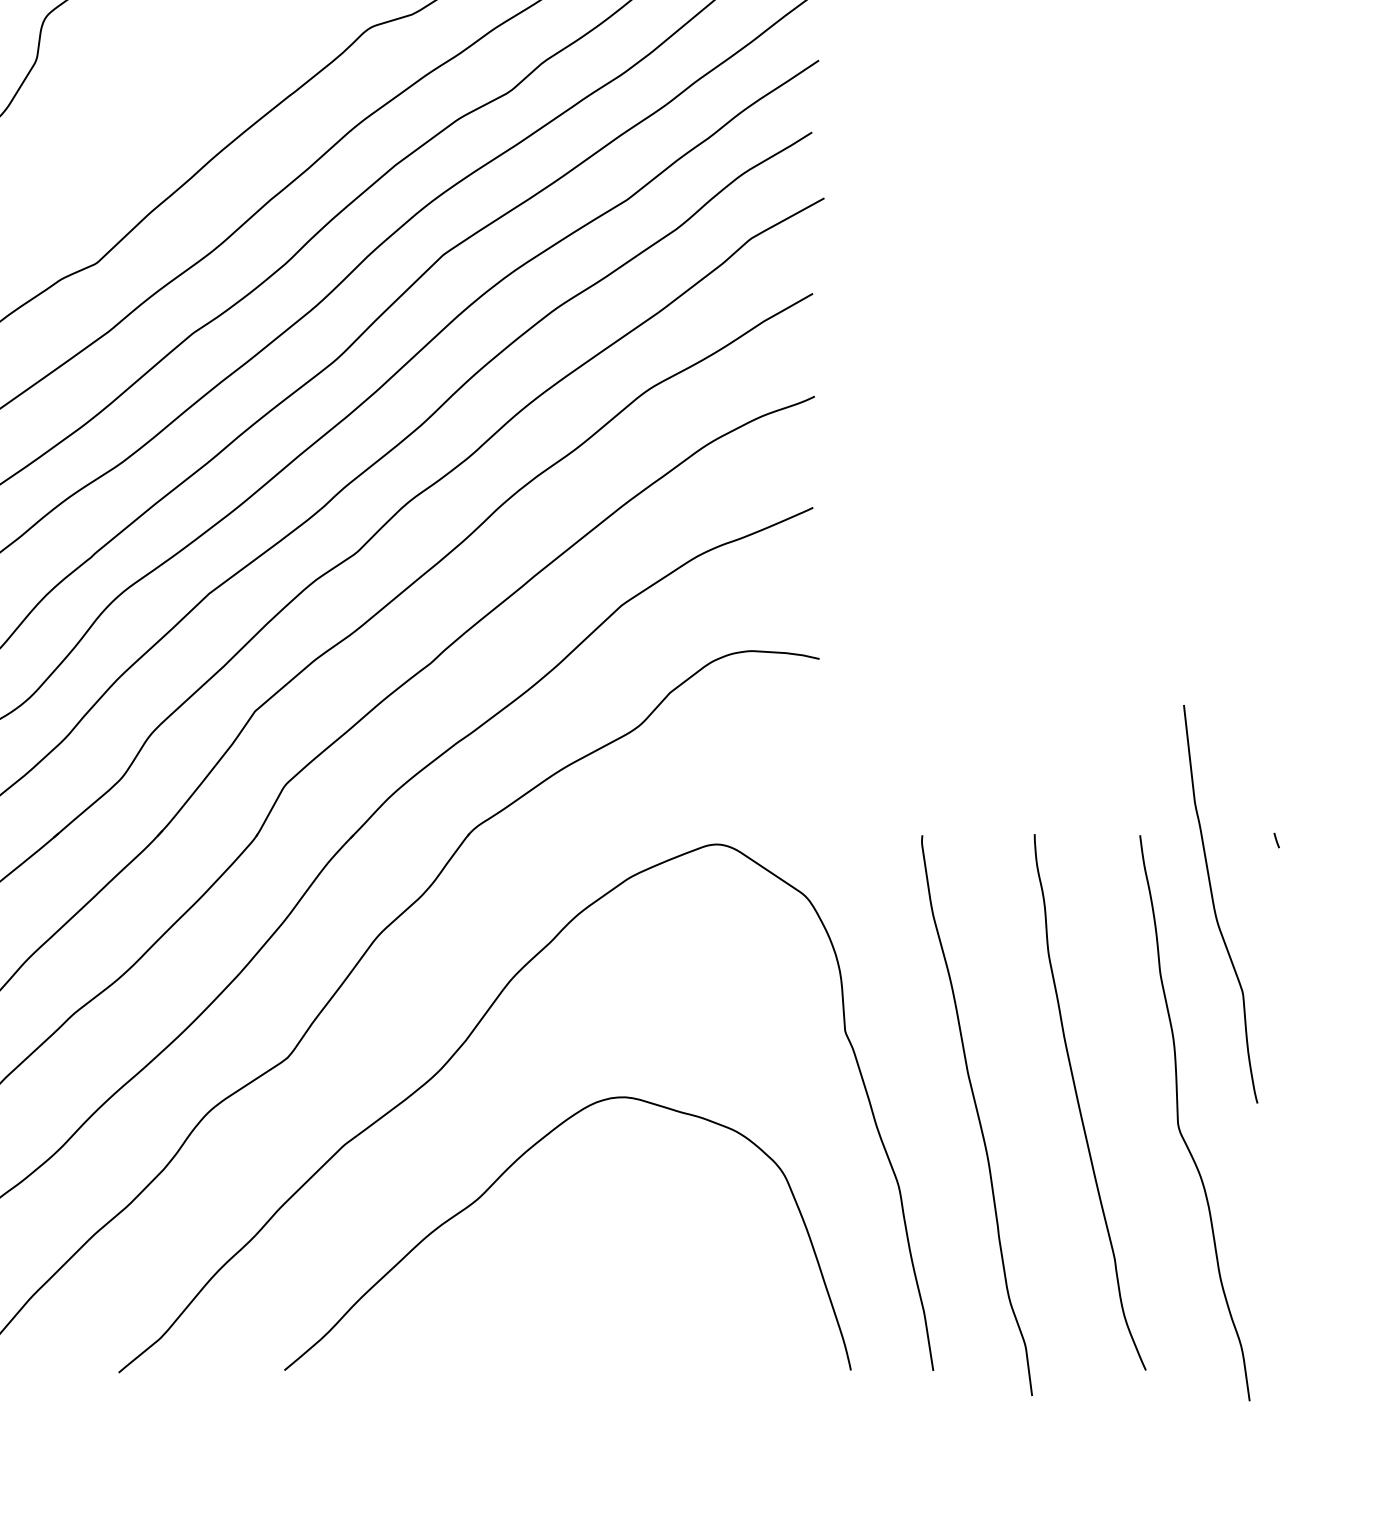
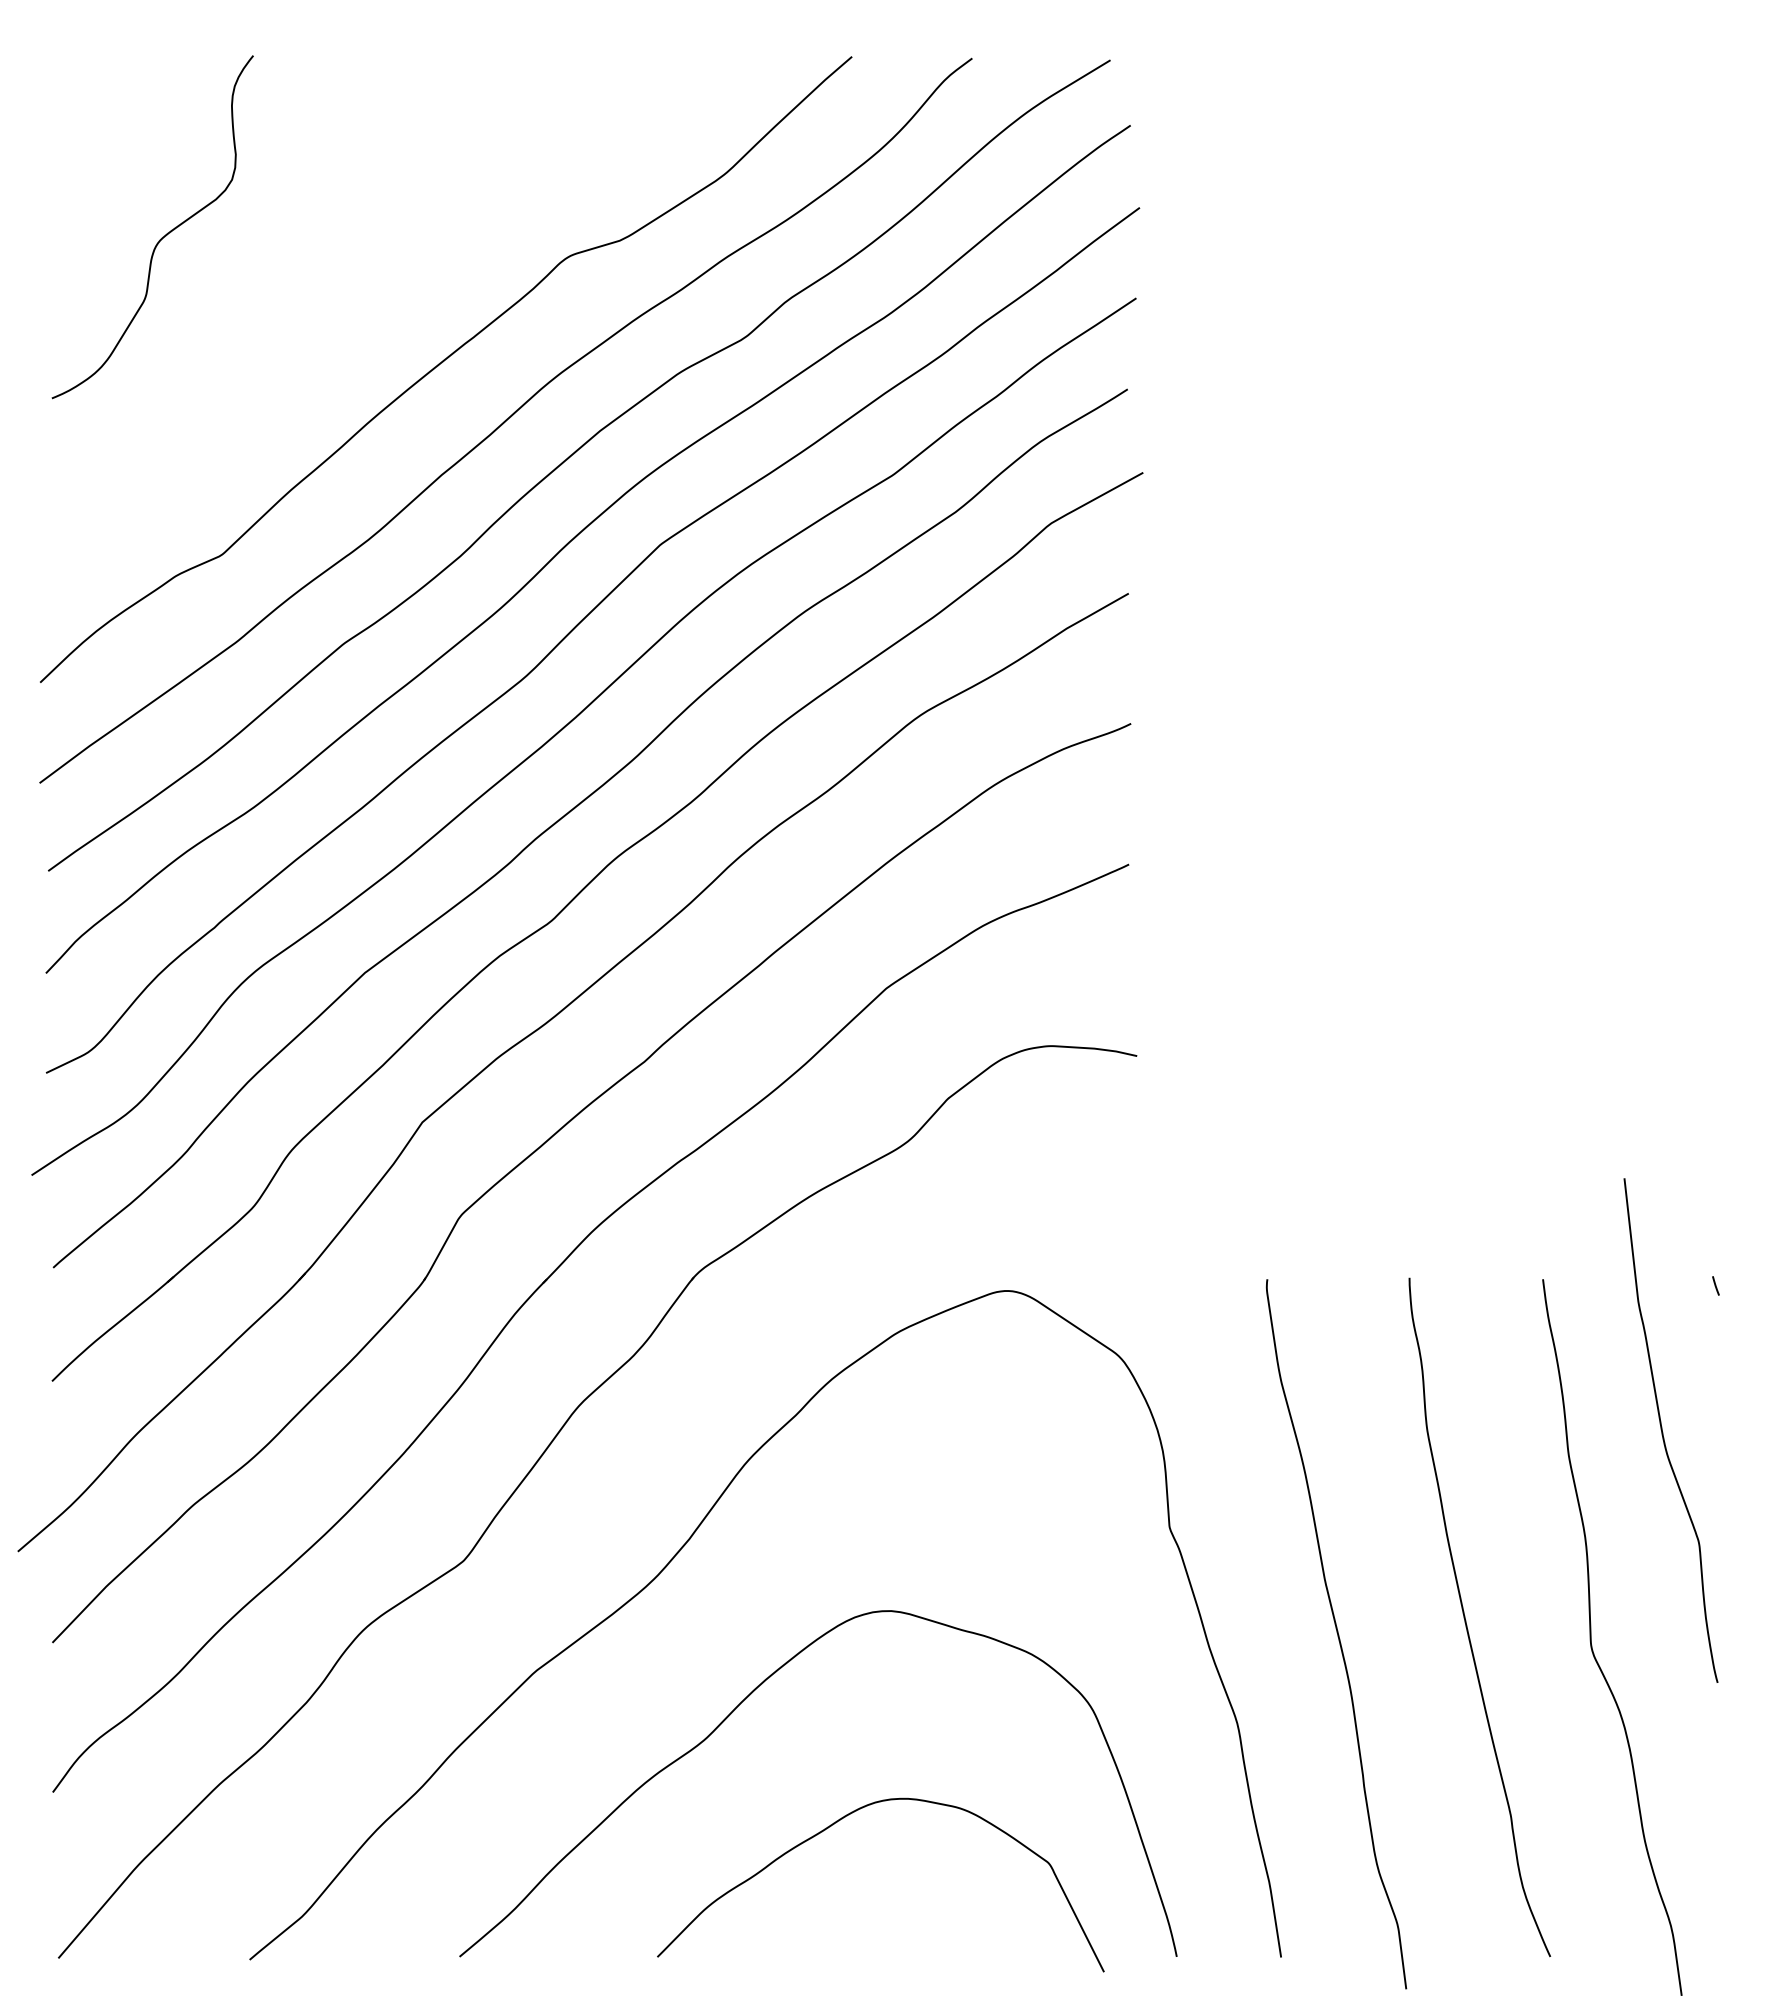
curve: (1214, 905) -> (1663, 1432), moved
curve: (584, 1263) -> (839, 1821), added

